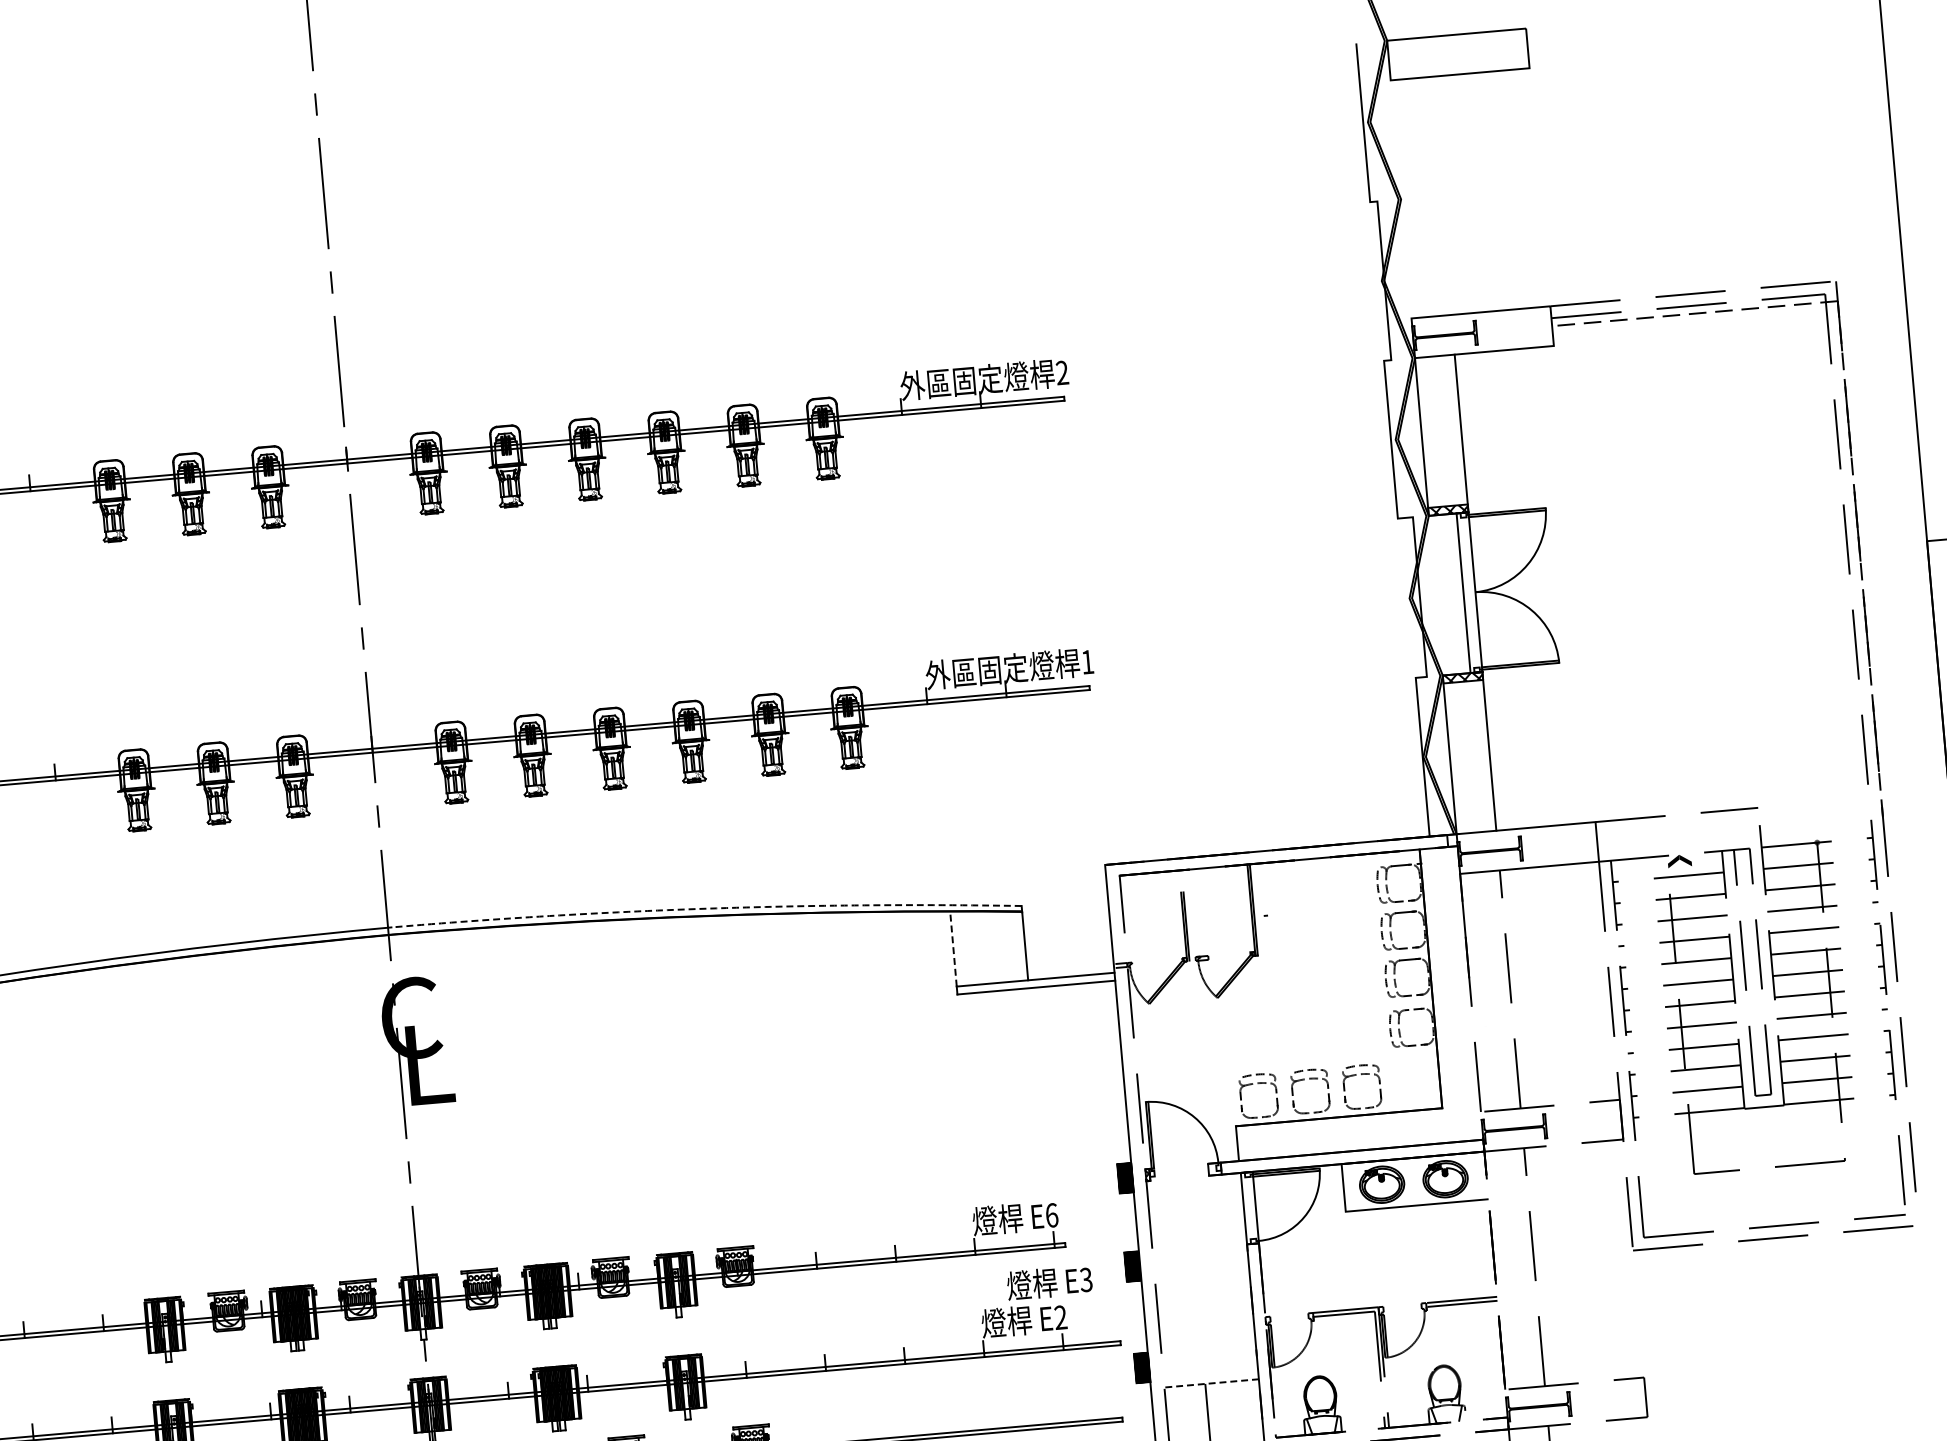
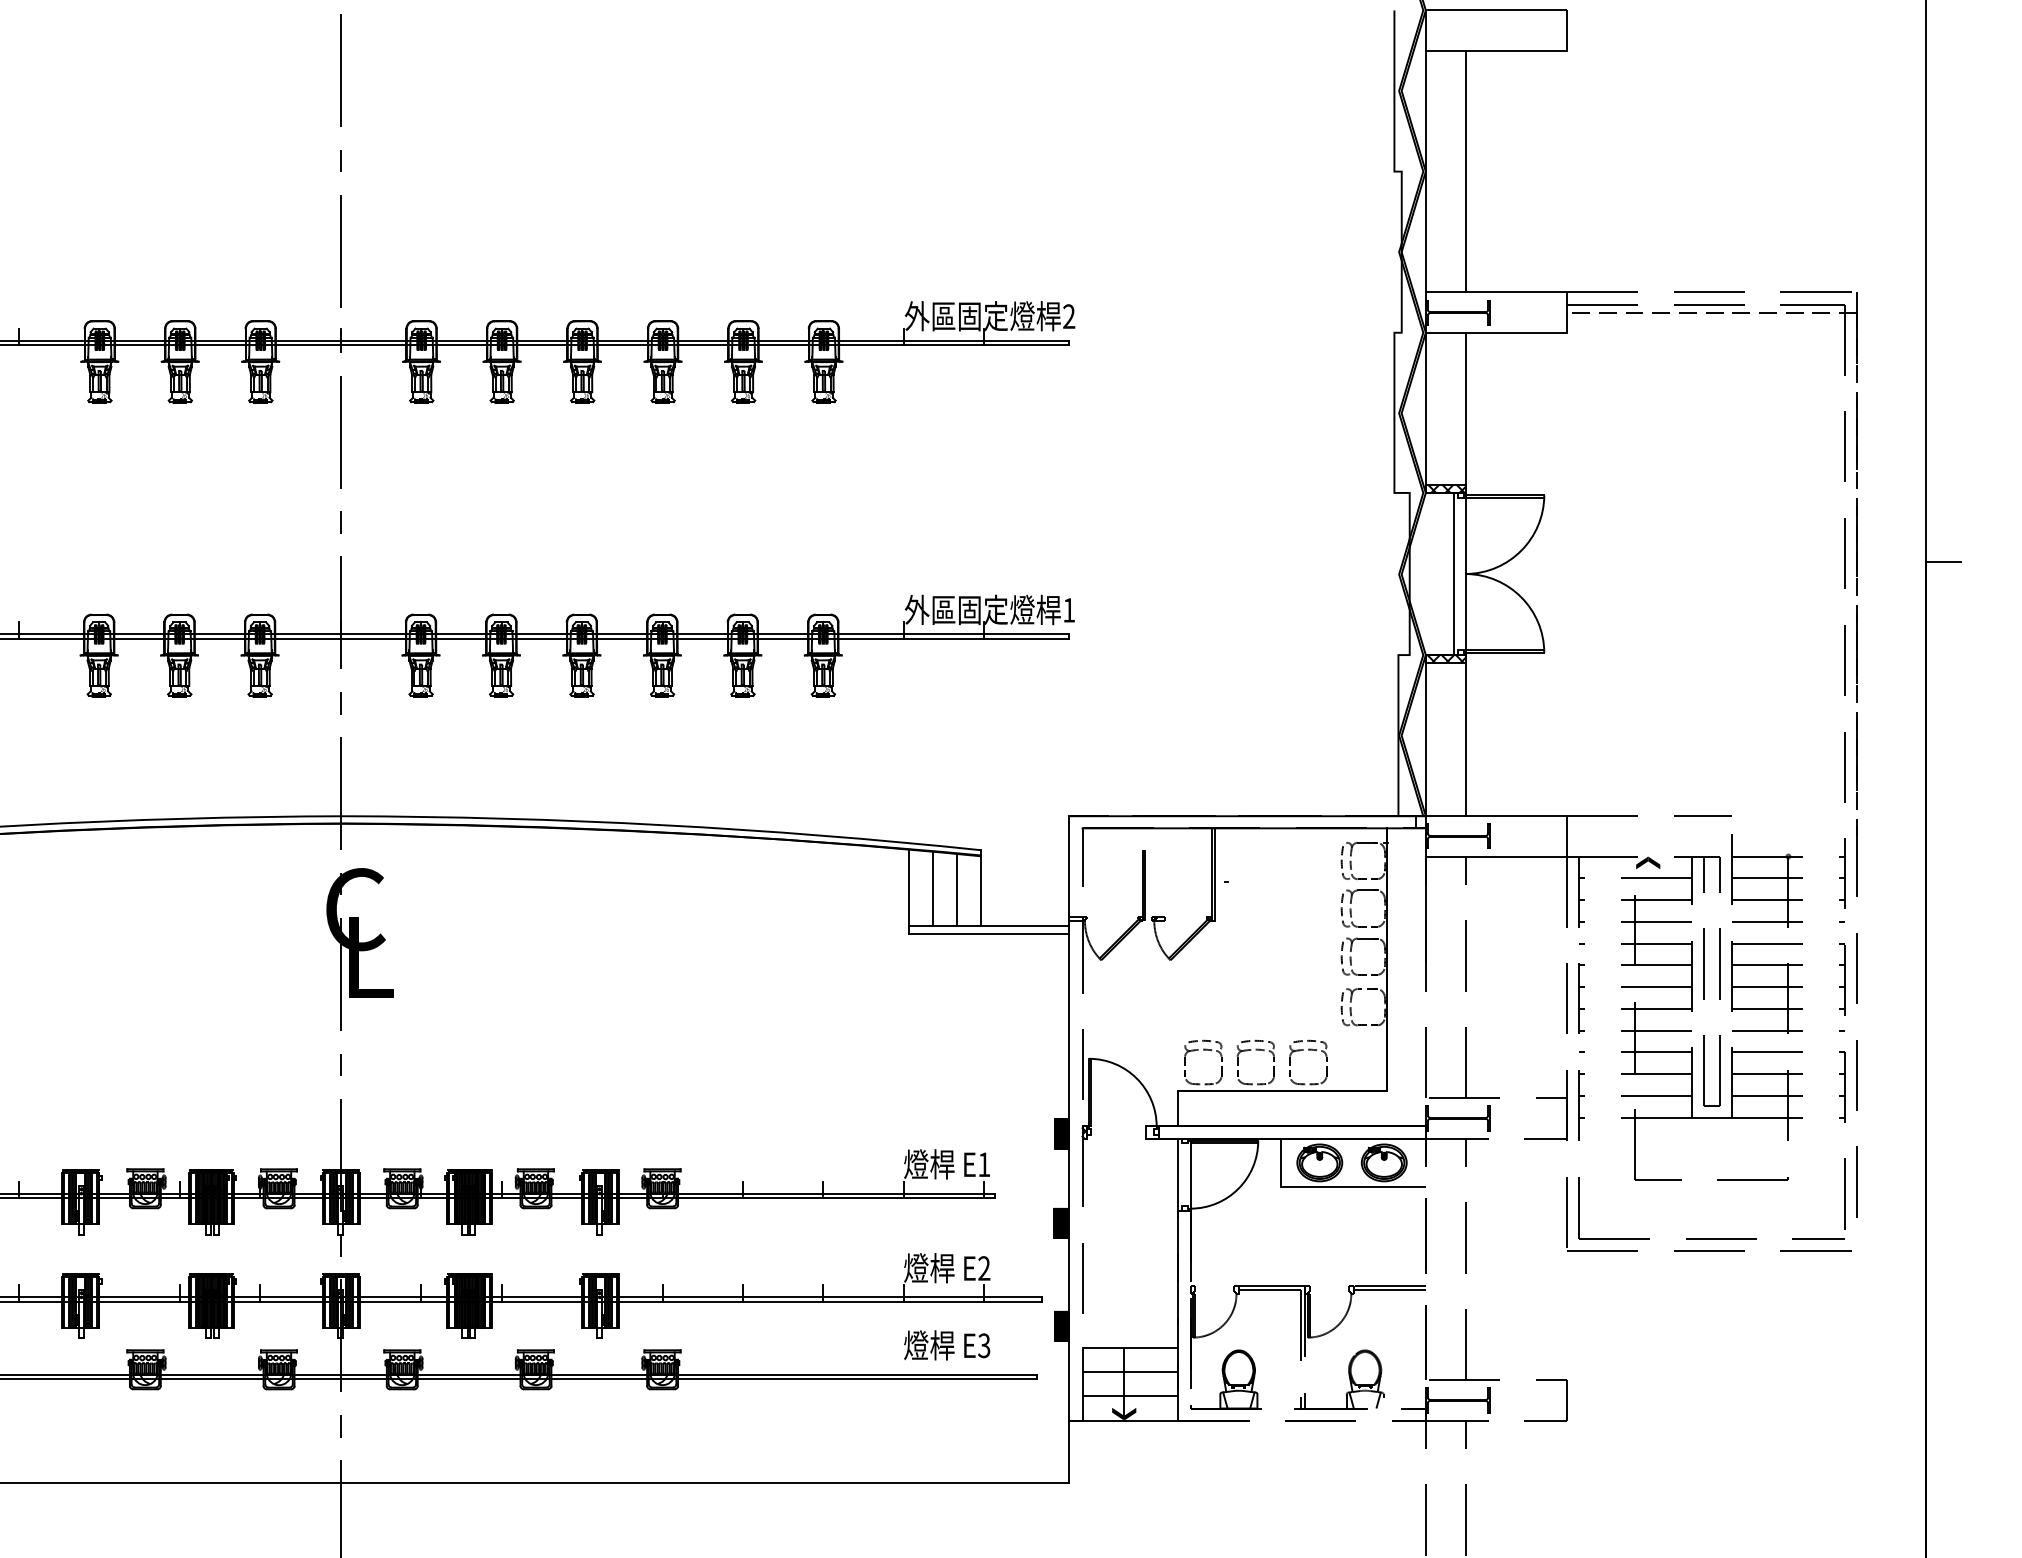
line: (1441, 195) -> (1466, 171), added
line: (1400, 199) -> (1425, 171), added
arc: (706, 909) -> (663, 825), dashed -> solid
line: (977, 947) -> (932, 888), added
line: (1000, 947) -> (956, 890), added
line: (953, 949) -> (908, 888), dashed -> solid
text: (1052, 1215) -> (984, 1164), E6 -> E1
text: (1050, 1282) -> (947, 1345), moved
line: (1211, 1383) -> (1130, 1348), dashed -> solid
line: (1213, 1407) -> (1130, 1372), added
line: (1215, 1431) -> (1130, 1396), added

